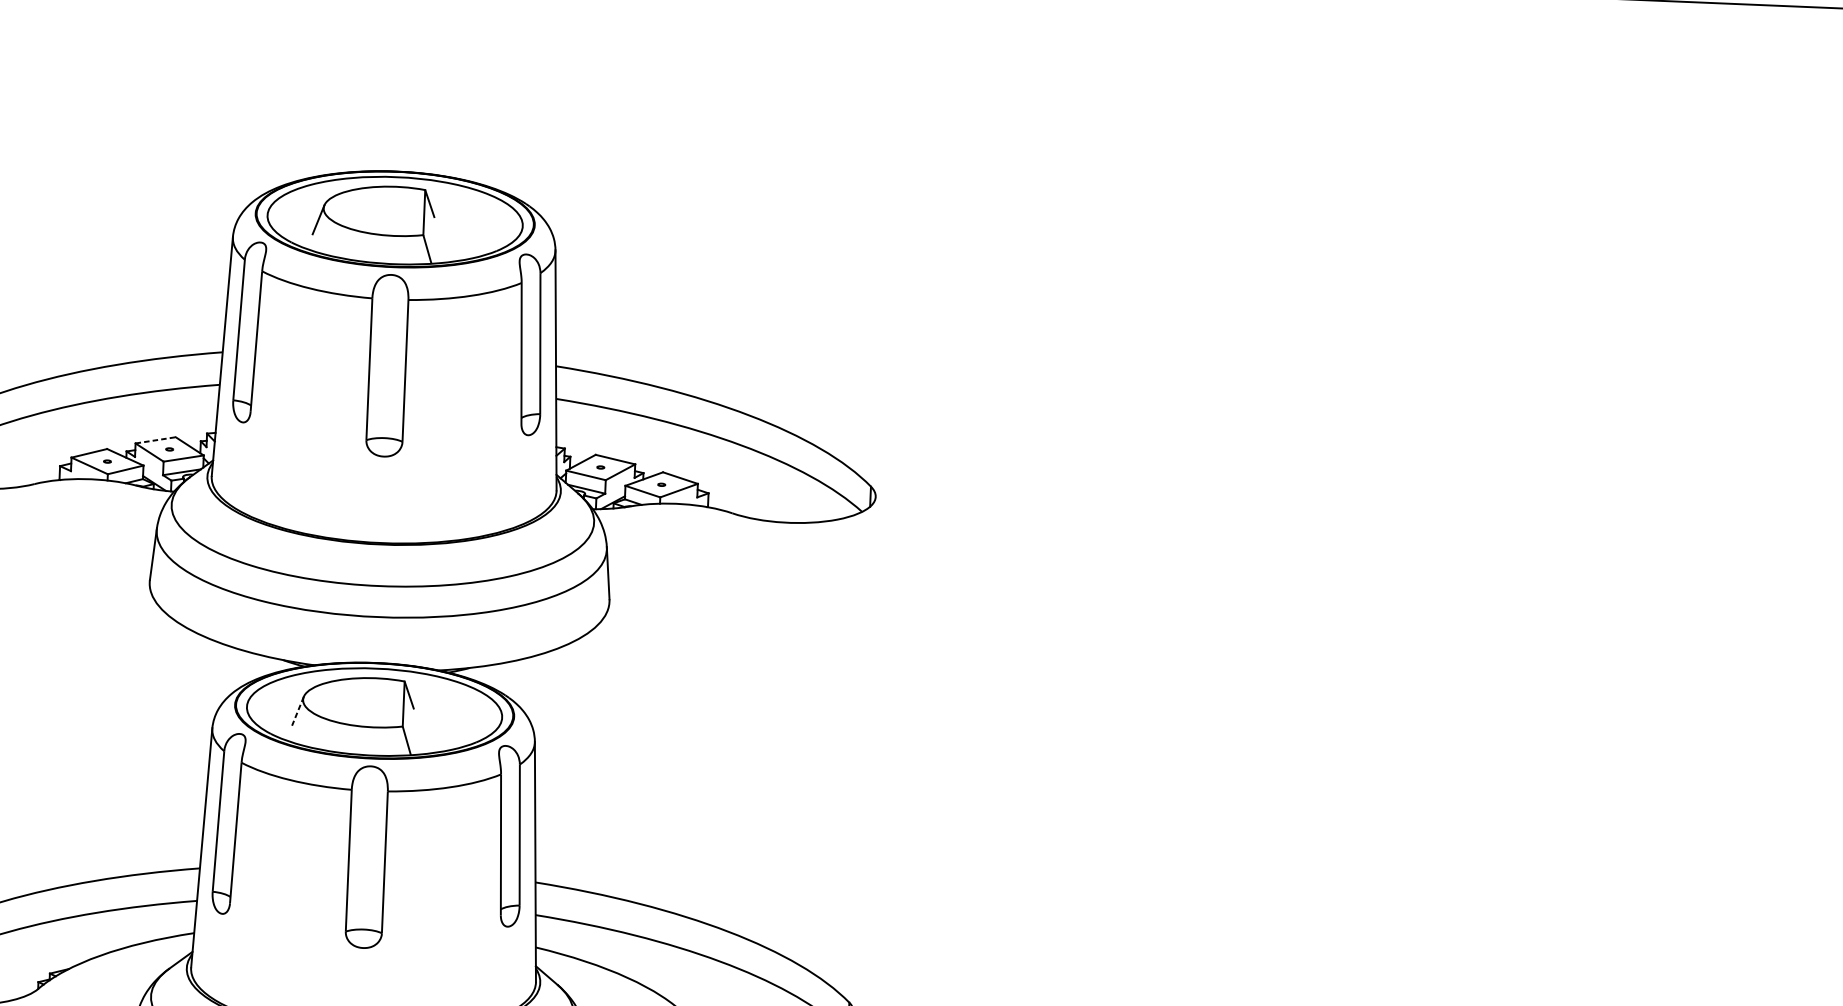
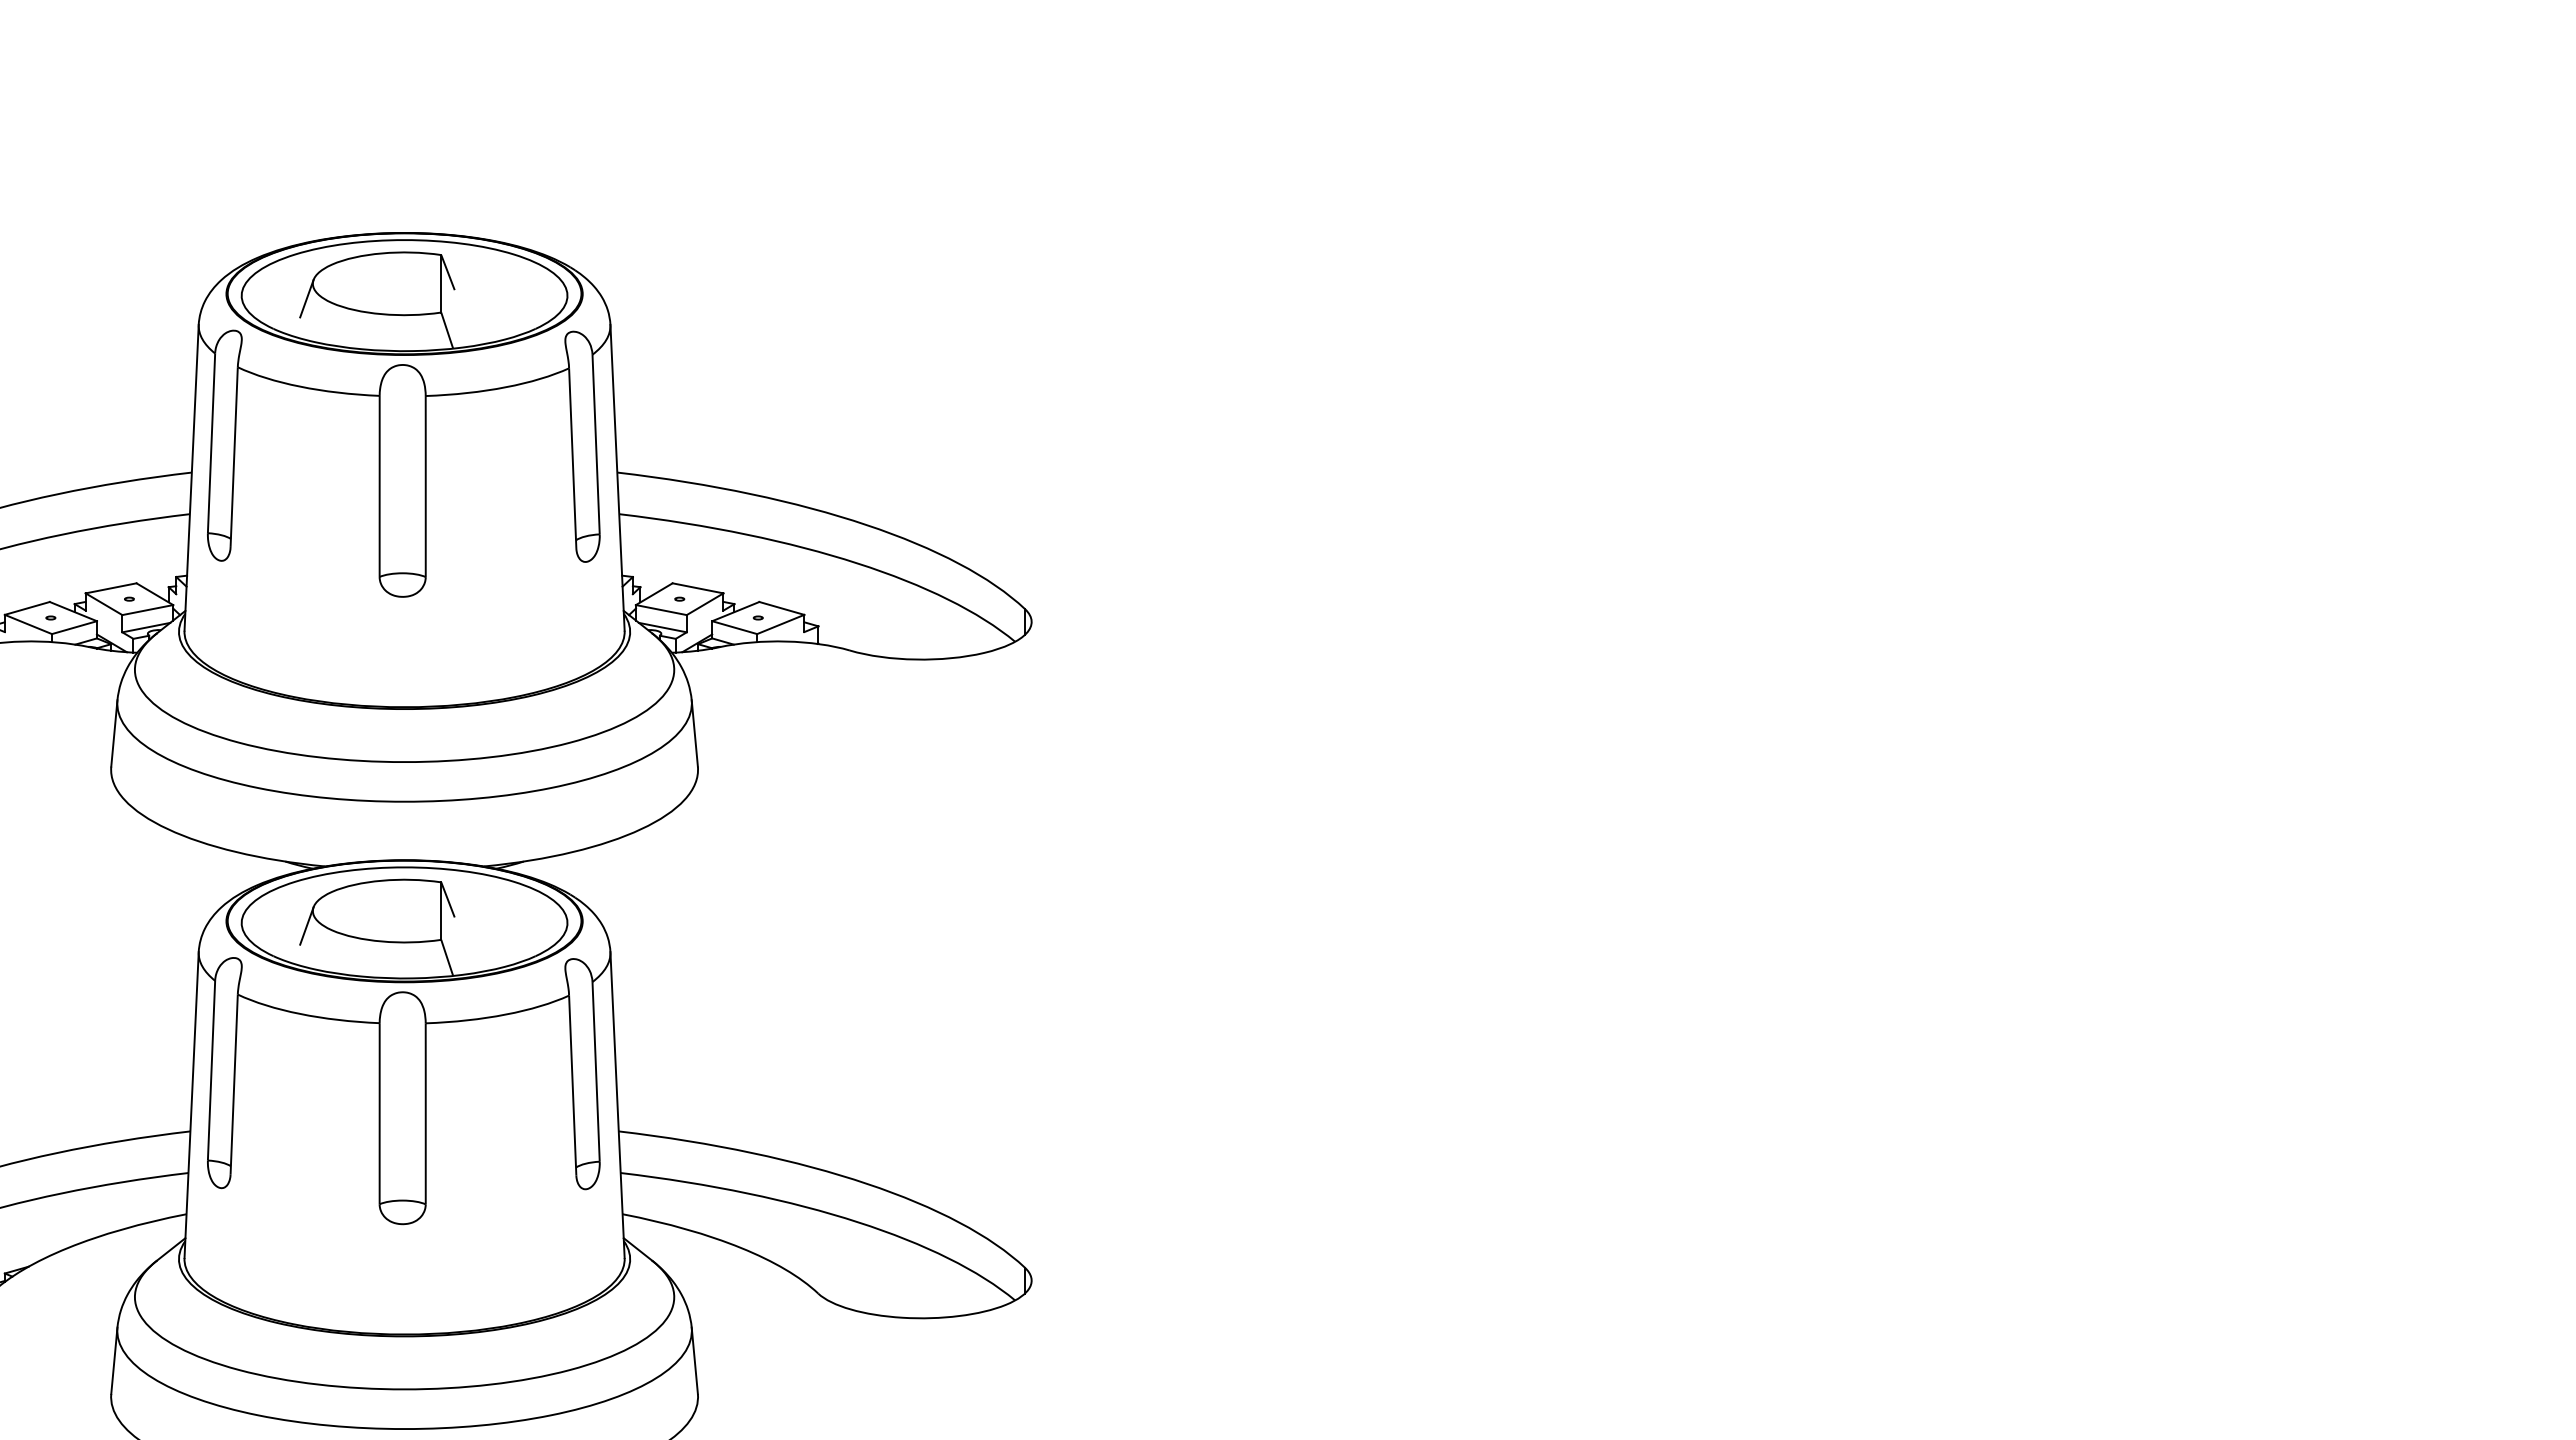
line: (155, 440) -> (111, 588), dashed -> solid
line: (297, 711) -> (306, 926), dashed -> solid

